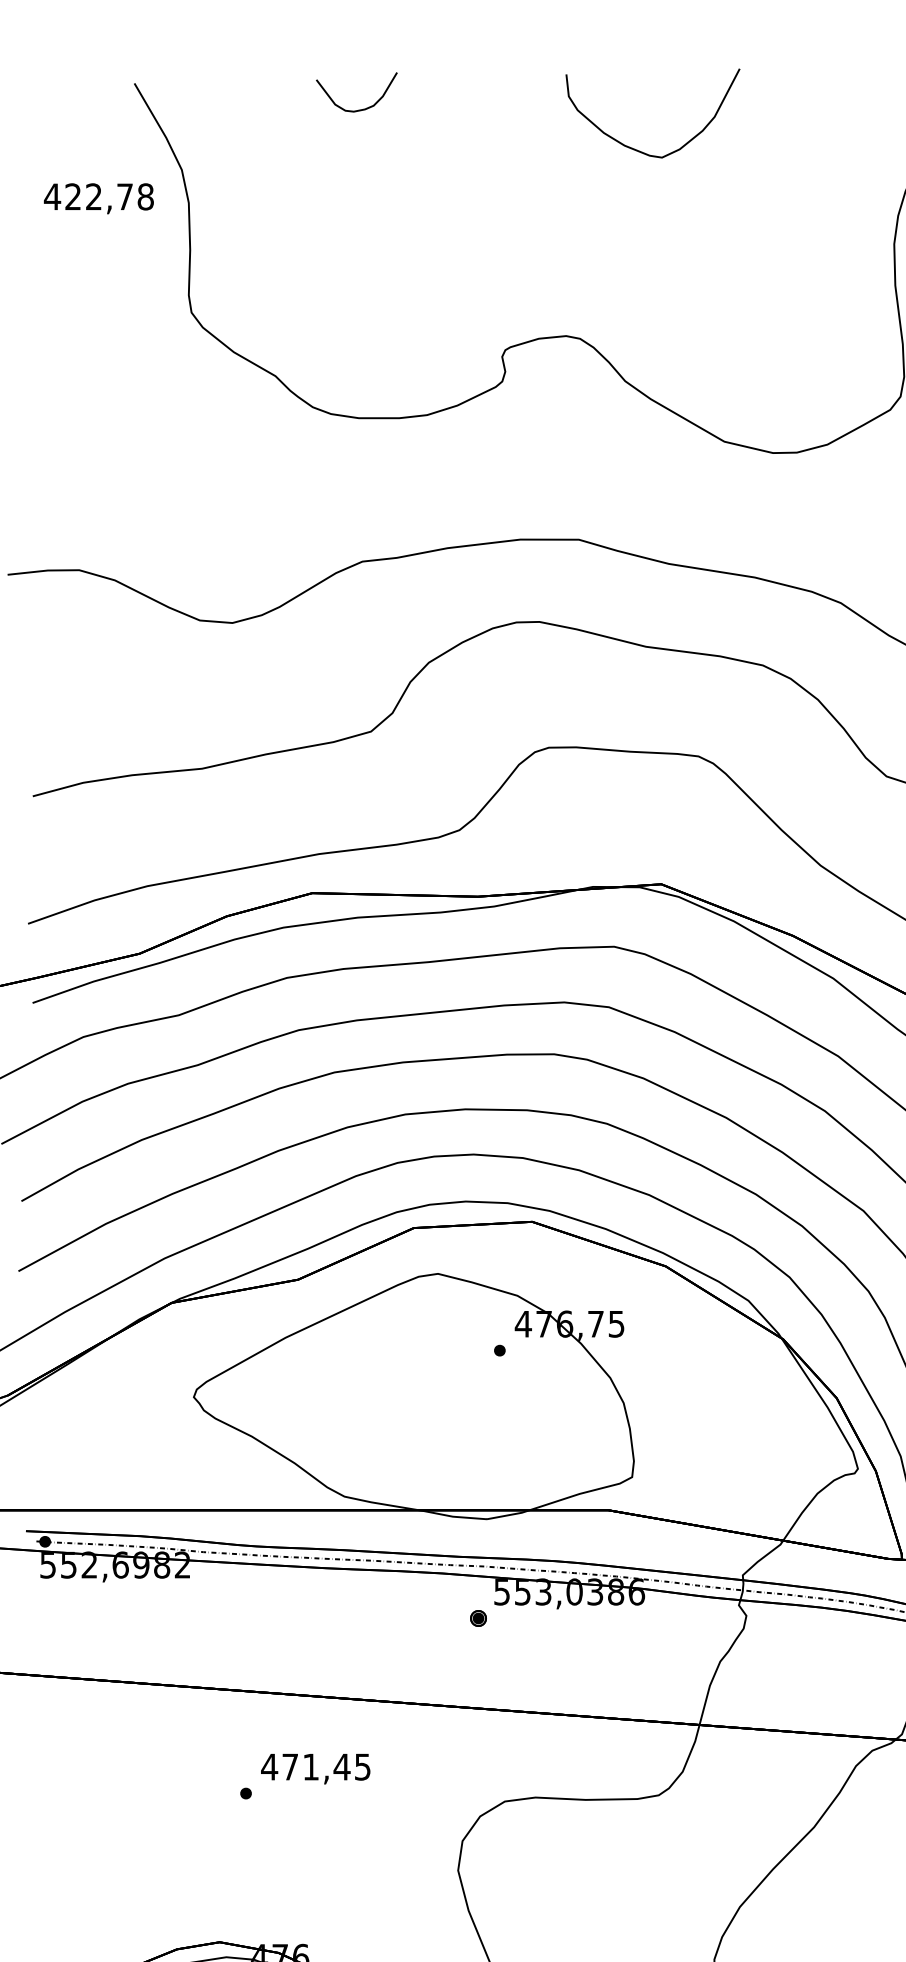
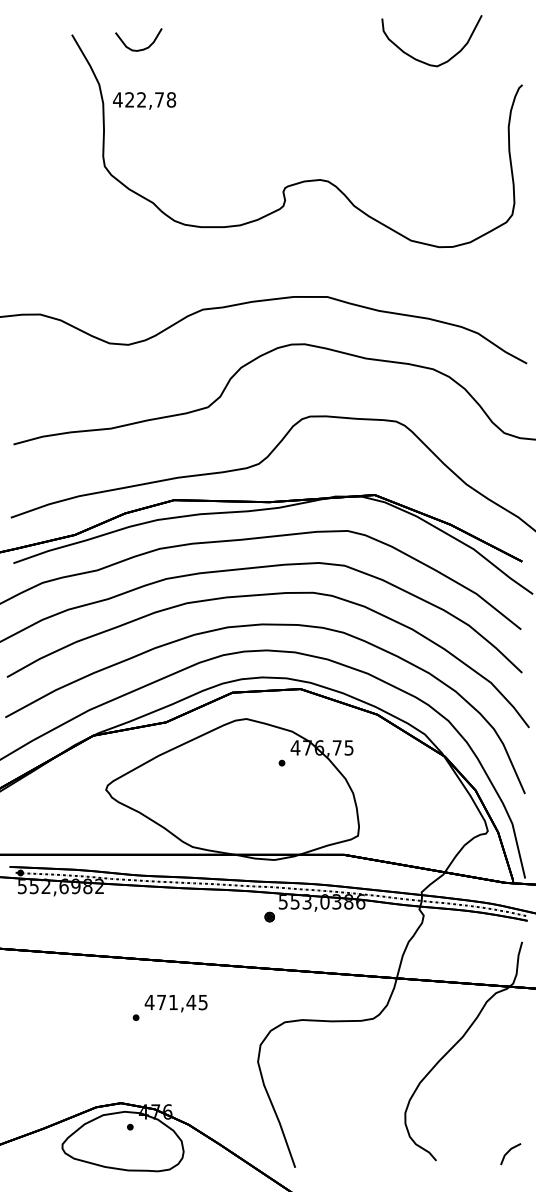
curve: (356, 109) -> (138, 49), moved
curve: (634, 147) -> (421, 60), moved
text: (98, 197) -> (144, 100), moved

